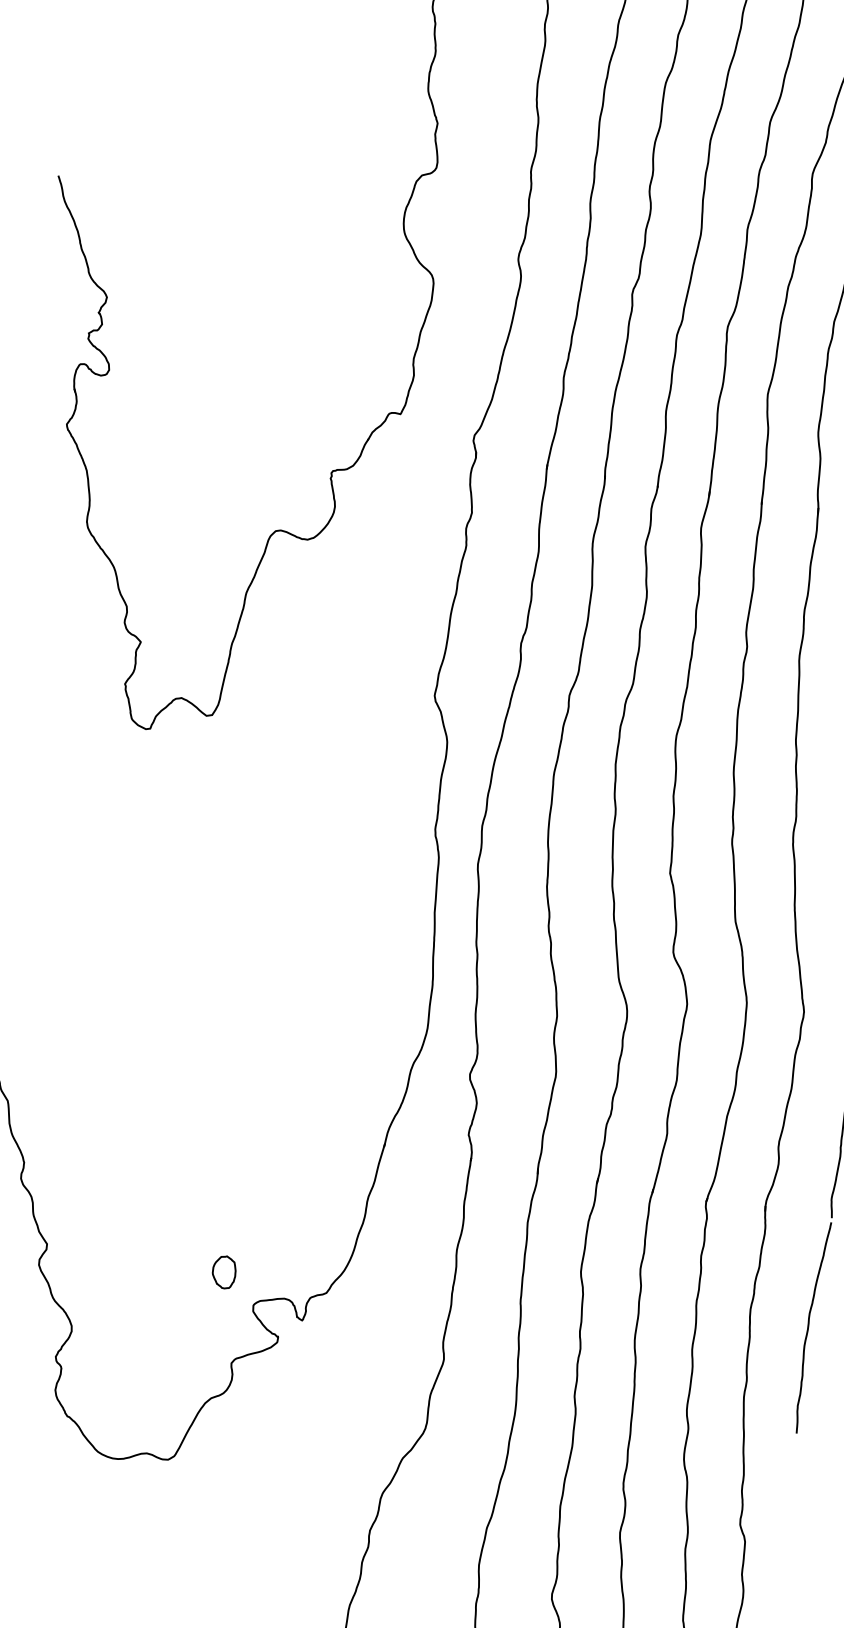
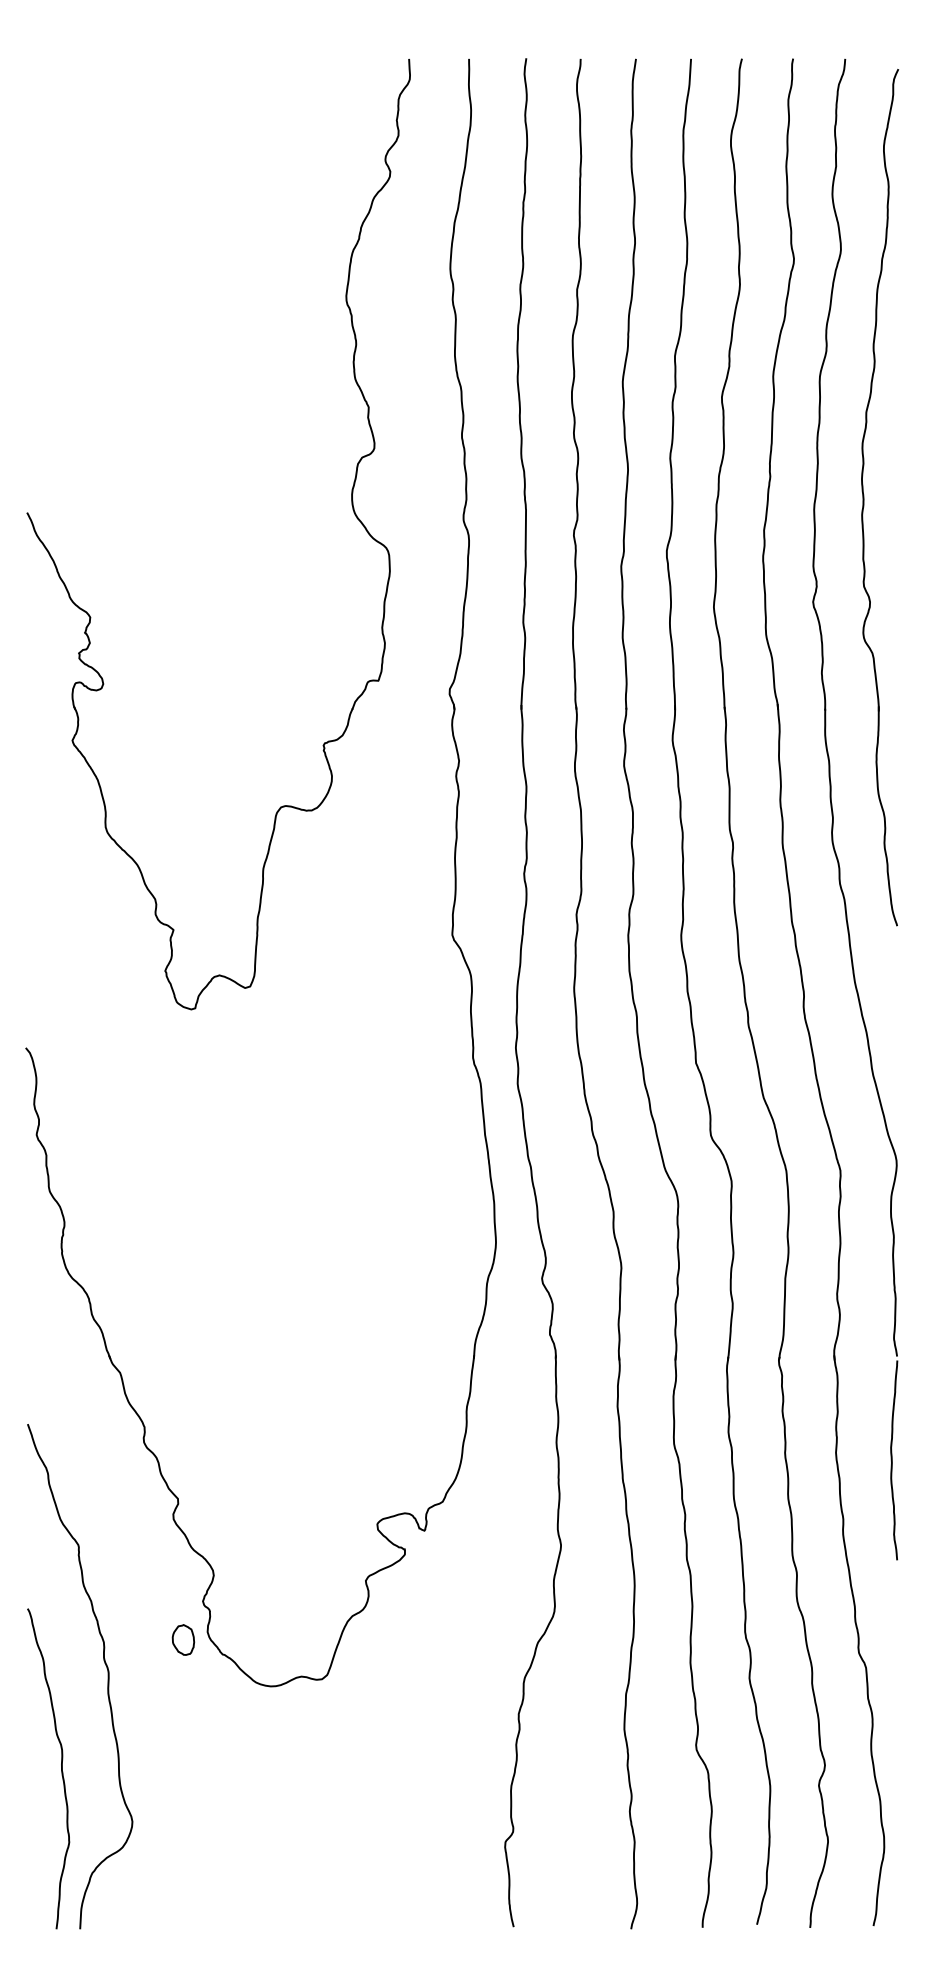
part: (224, 1271) -> (183, 1639), moved

